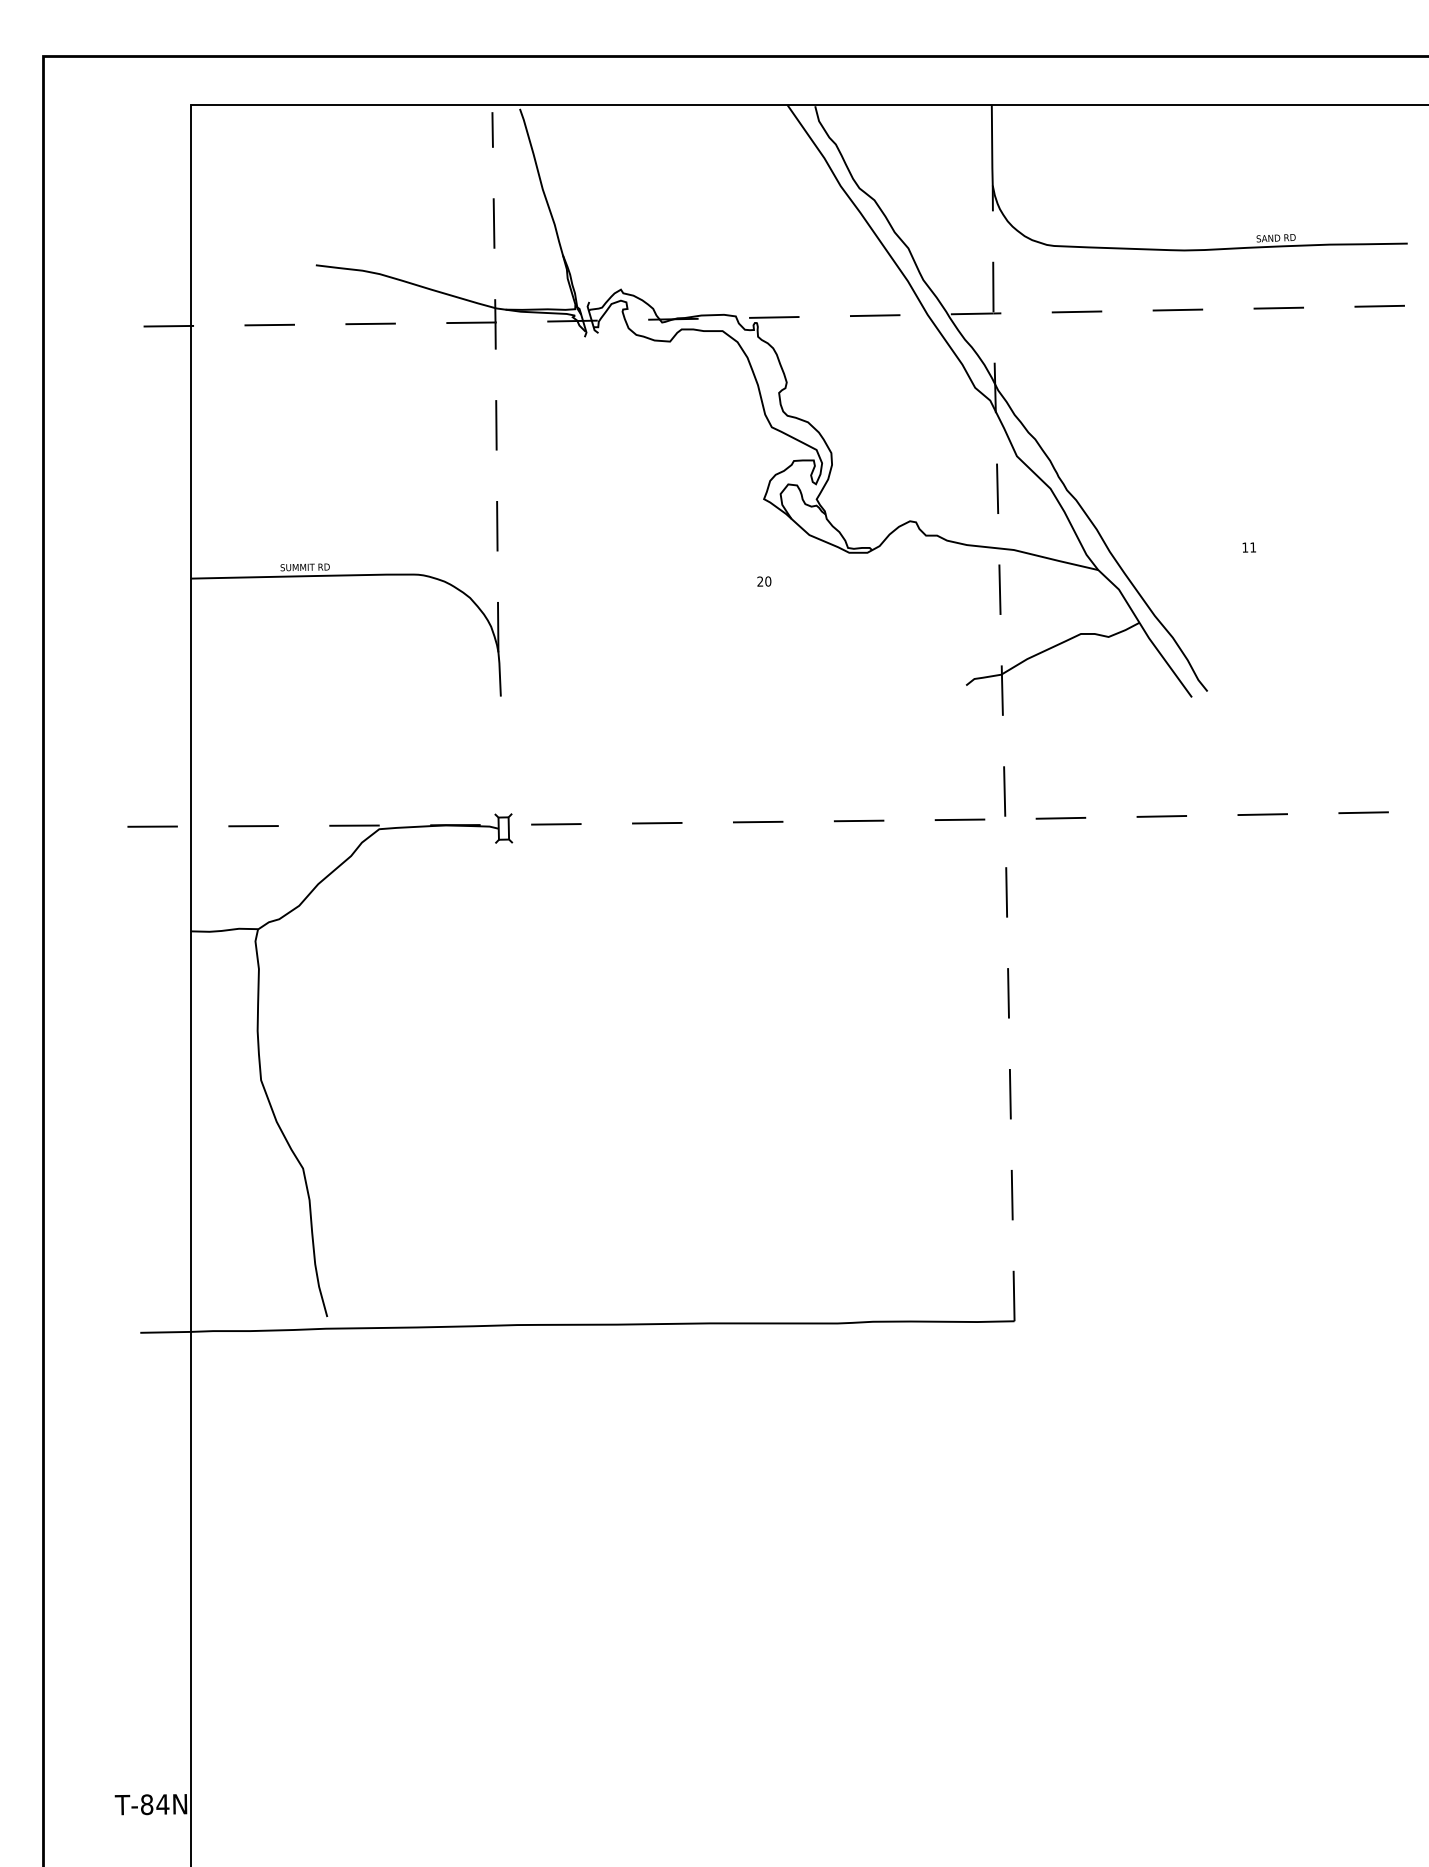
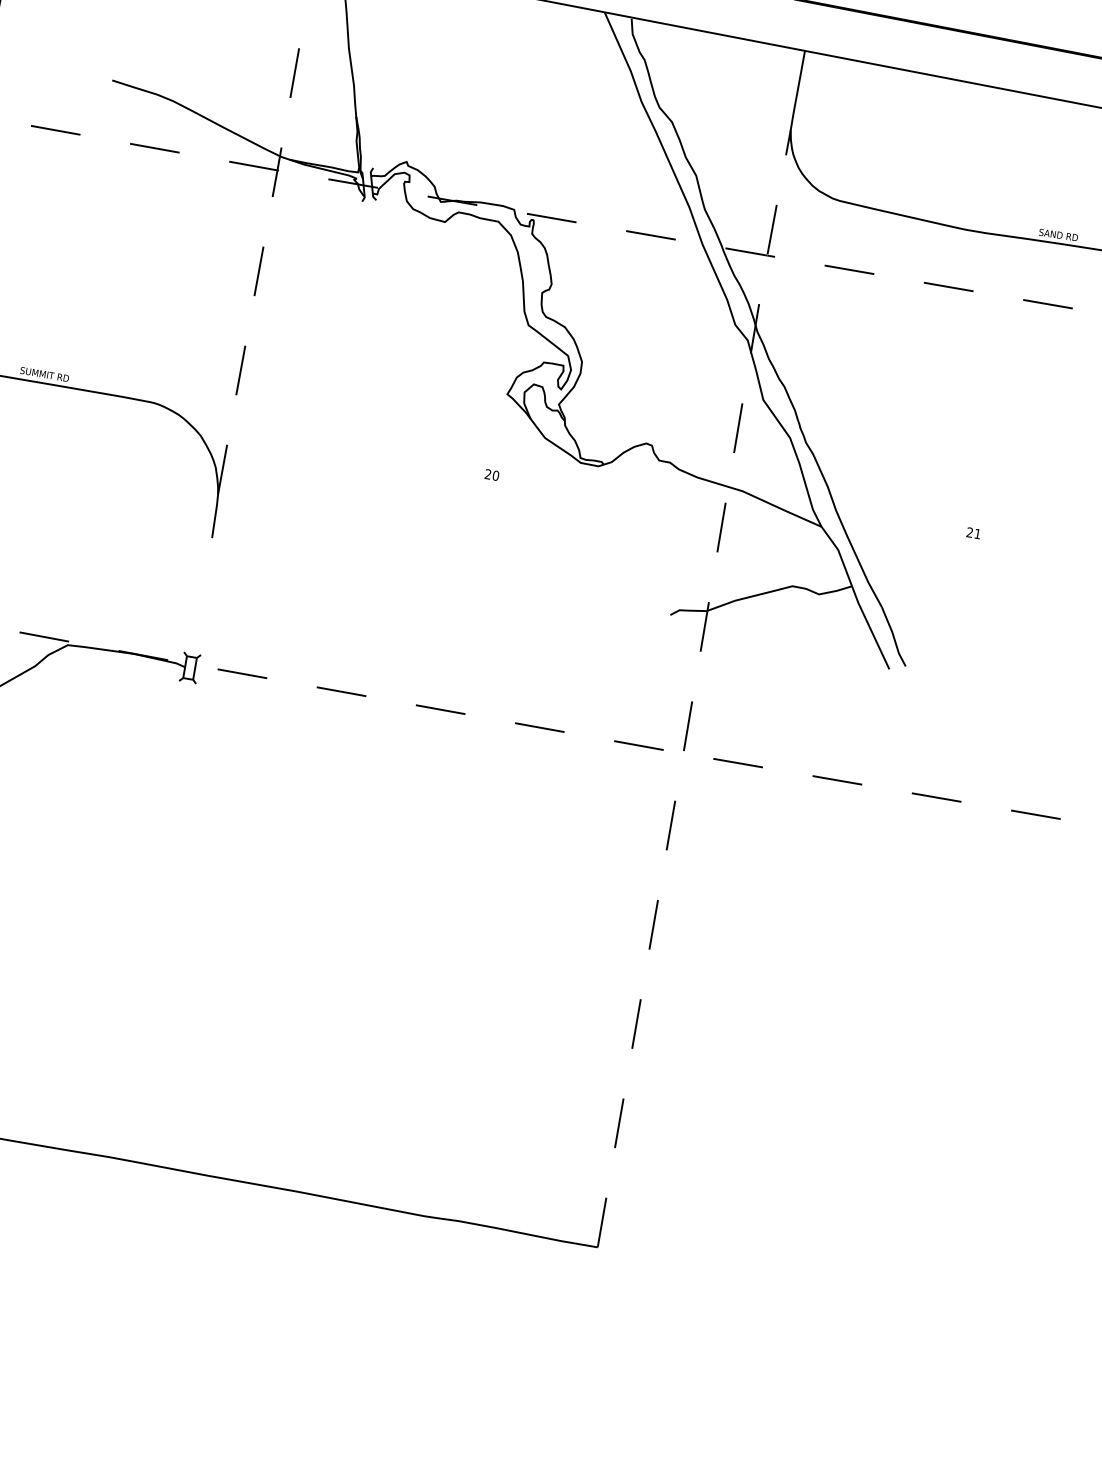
text: (1244, 547) -> (969, 532), 11 -> 21

